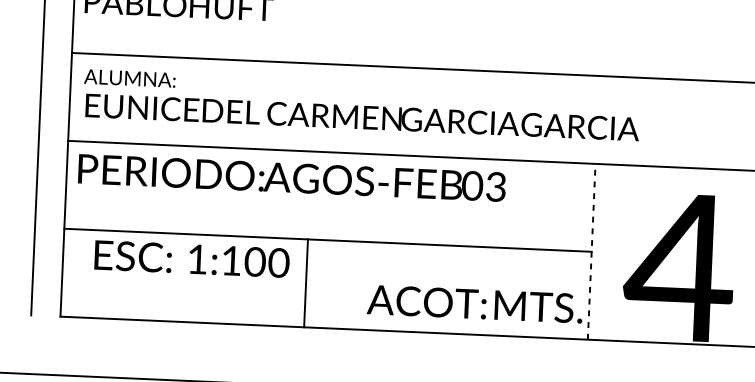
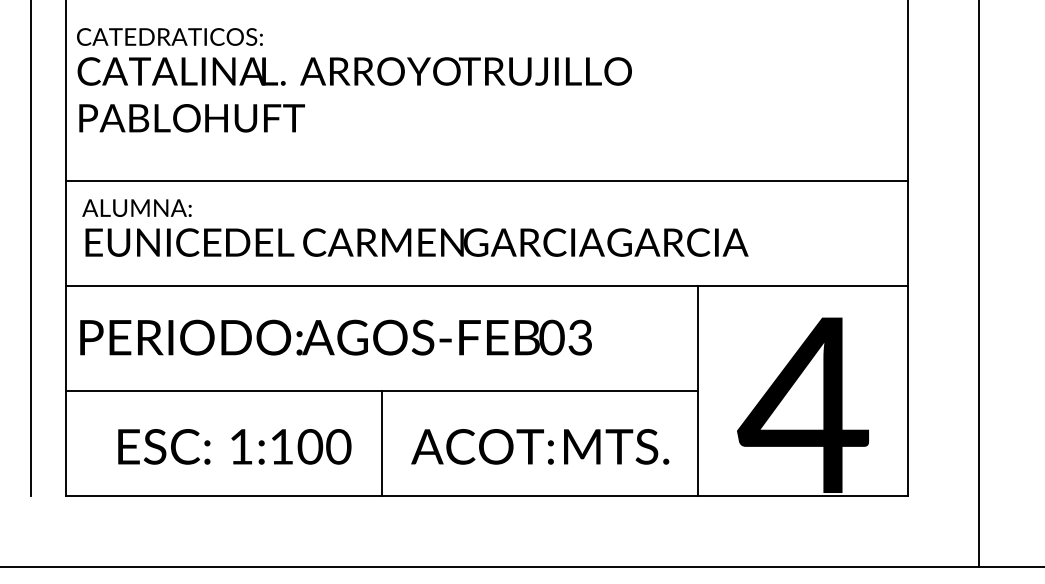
text: (291, 177) -> (335, 337), moved
line: (591, 251) -> (697, 390), dashed -> solid
text: (191, 258) -> (234, 446), moved
line: (306, 283) -> (382, 443), moved
text: (475, 303) -> (540, 446), moved

